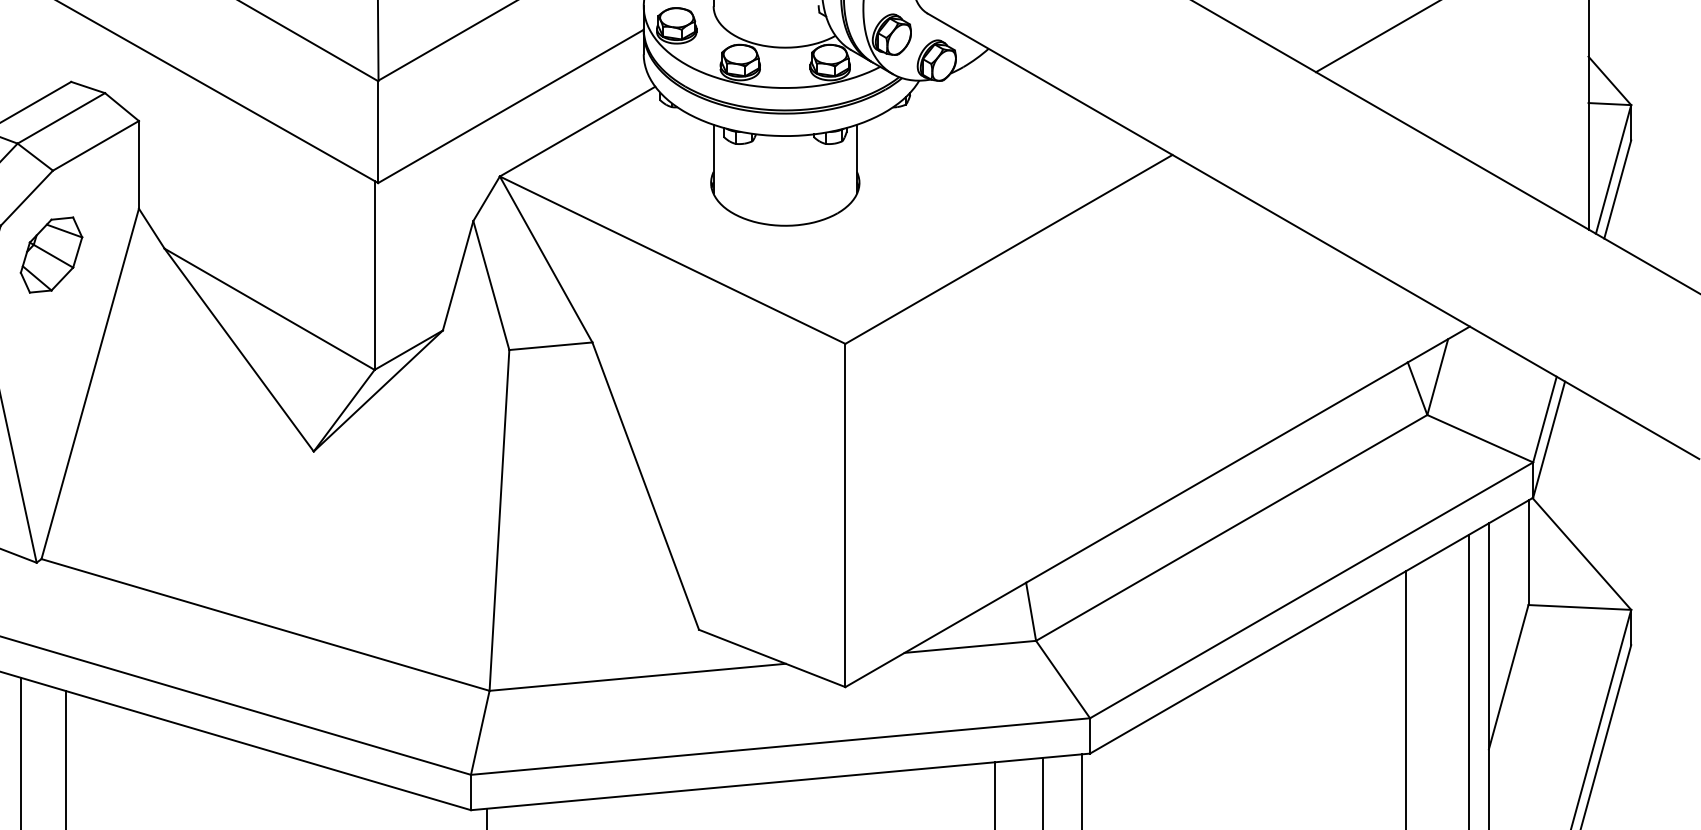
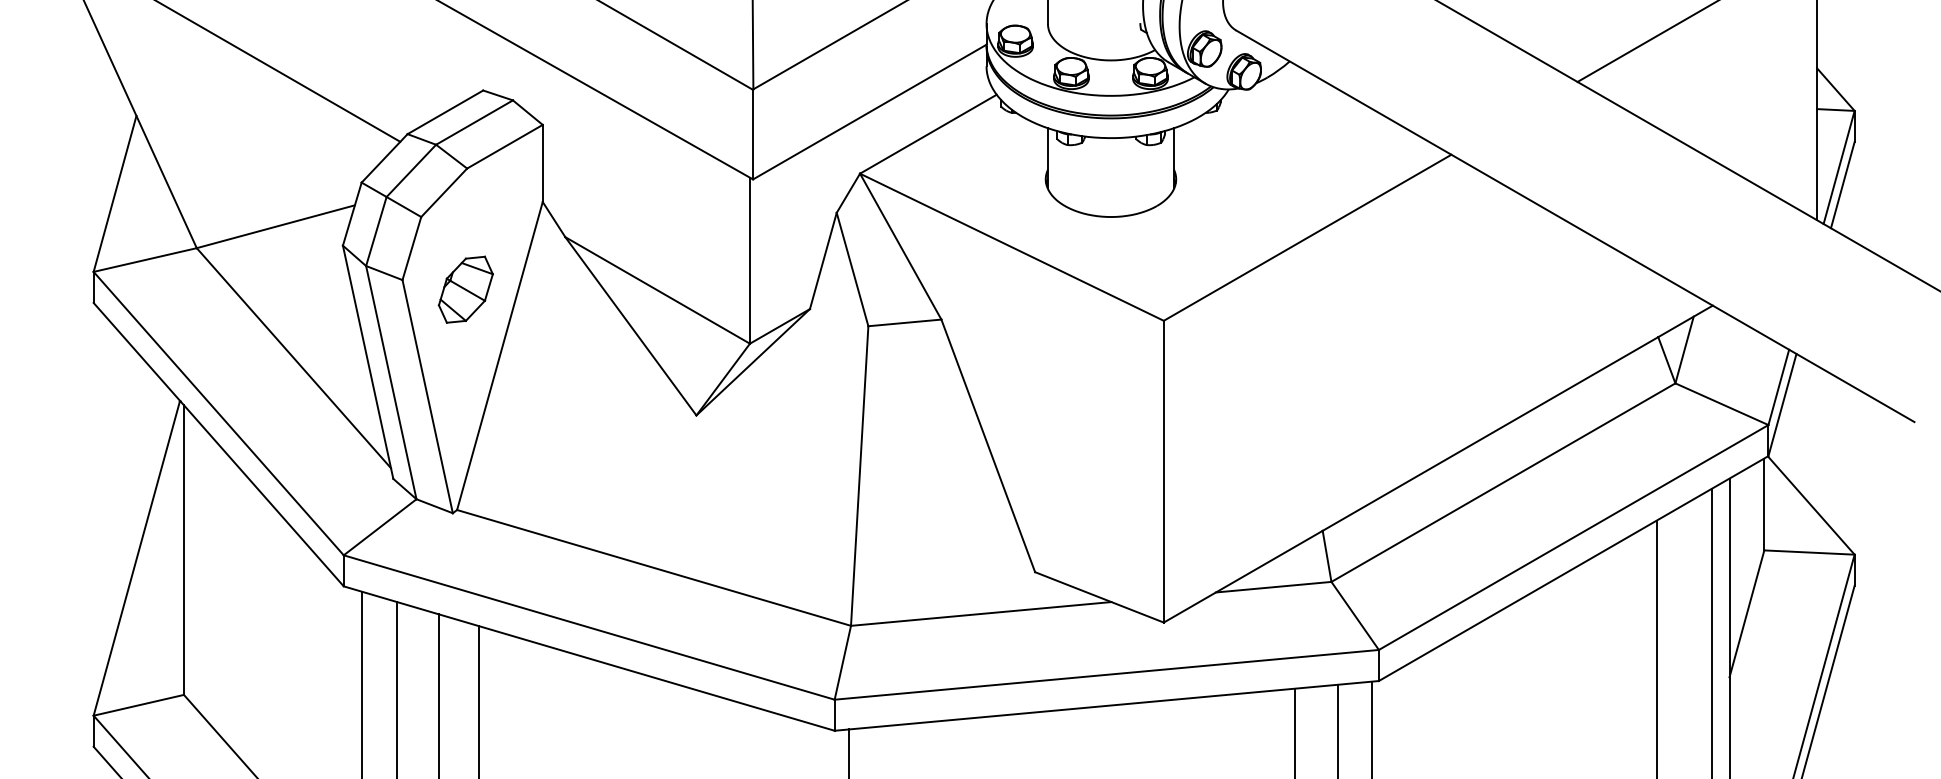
part: (51, 254) -> (465, 289), moved

